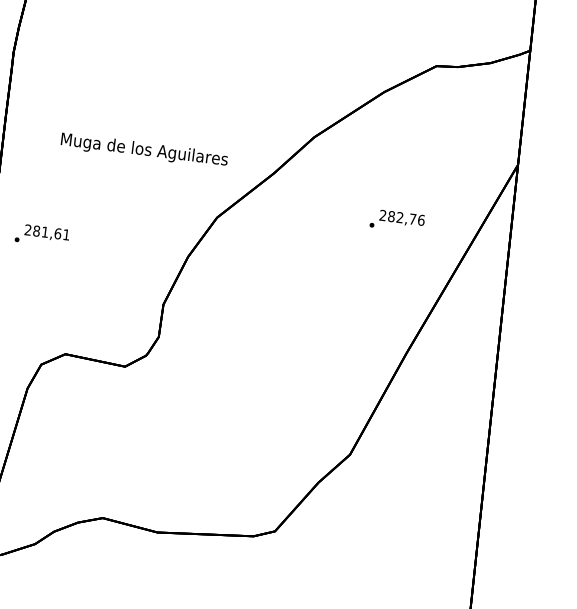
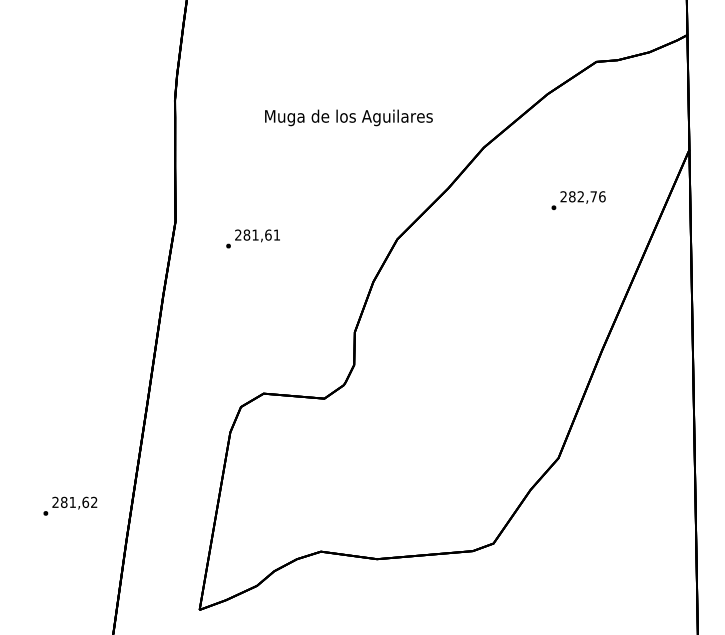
text: (144, 150) -> (348, 117), moved
text: (397, 221) -> (578, 200), moved
text: (41, 235) -> (252, 238), moved

